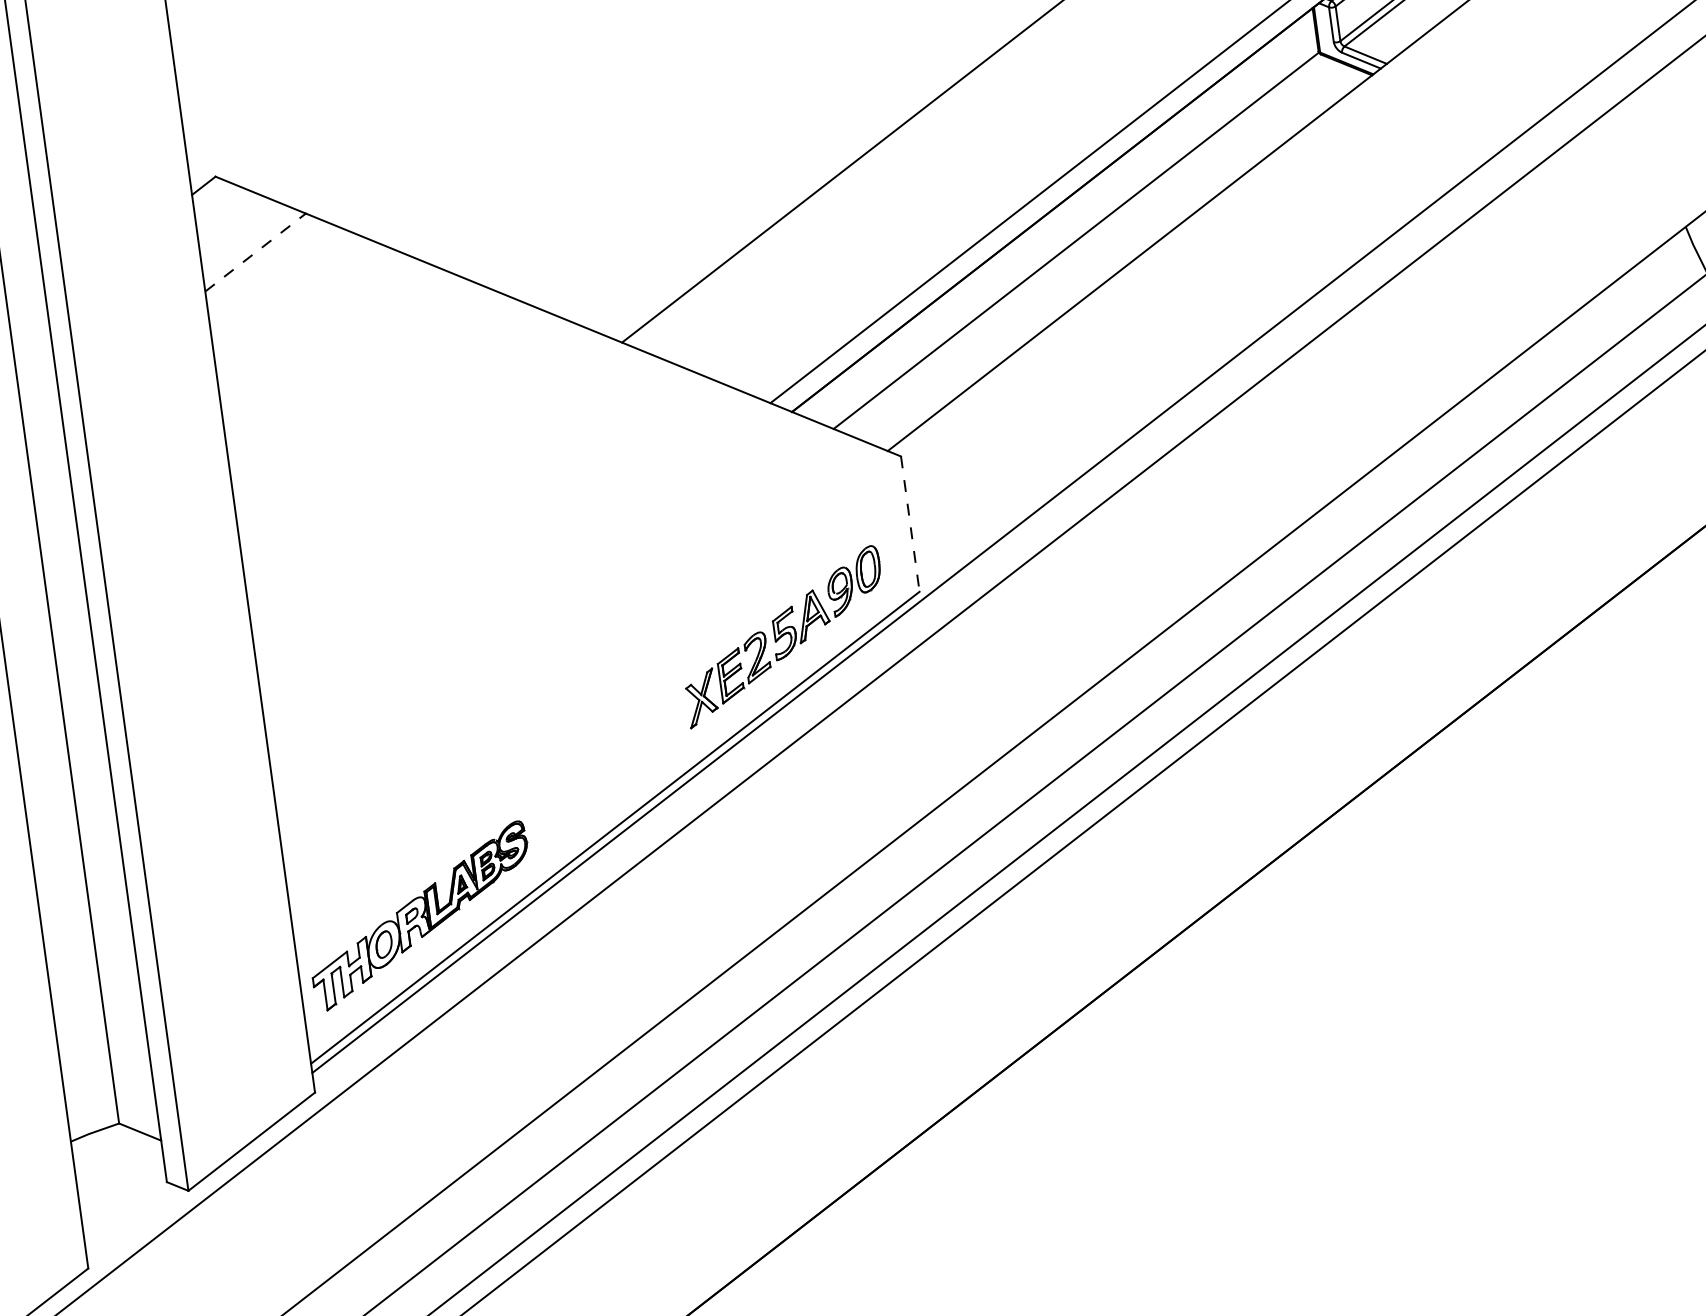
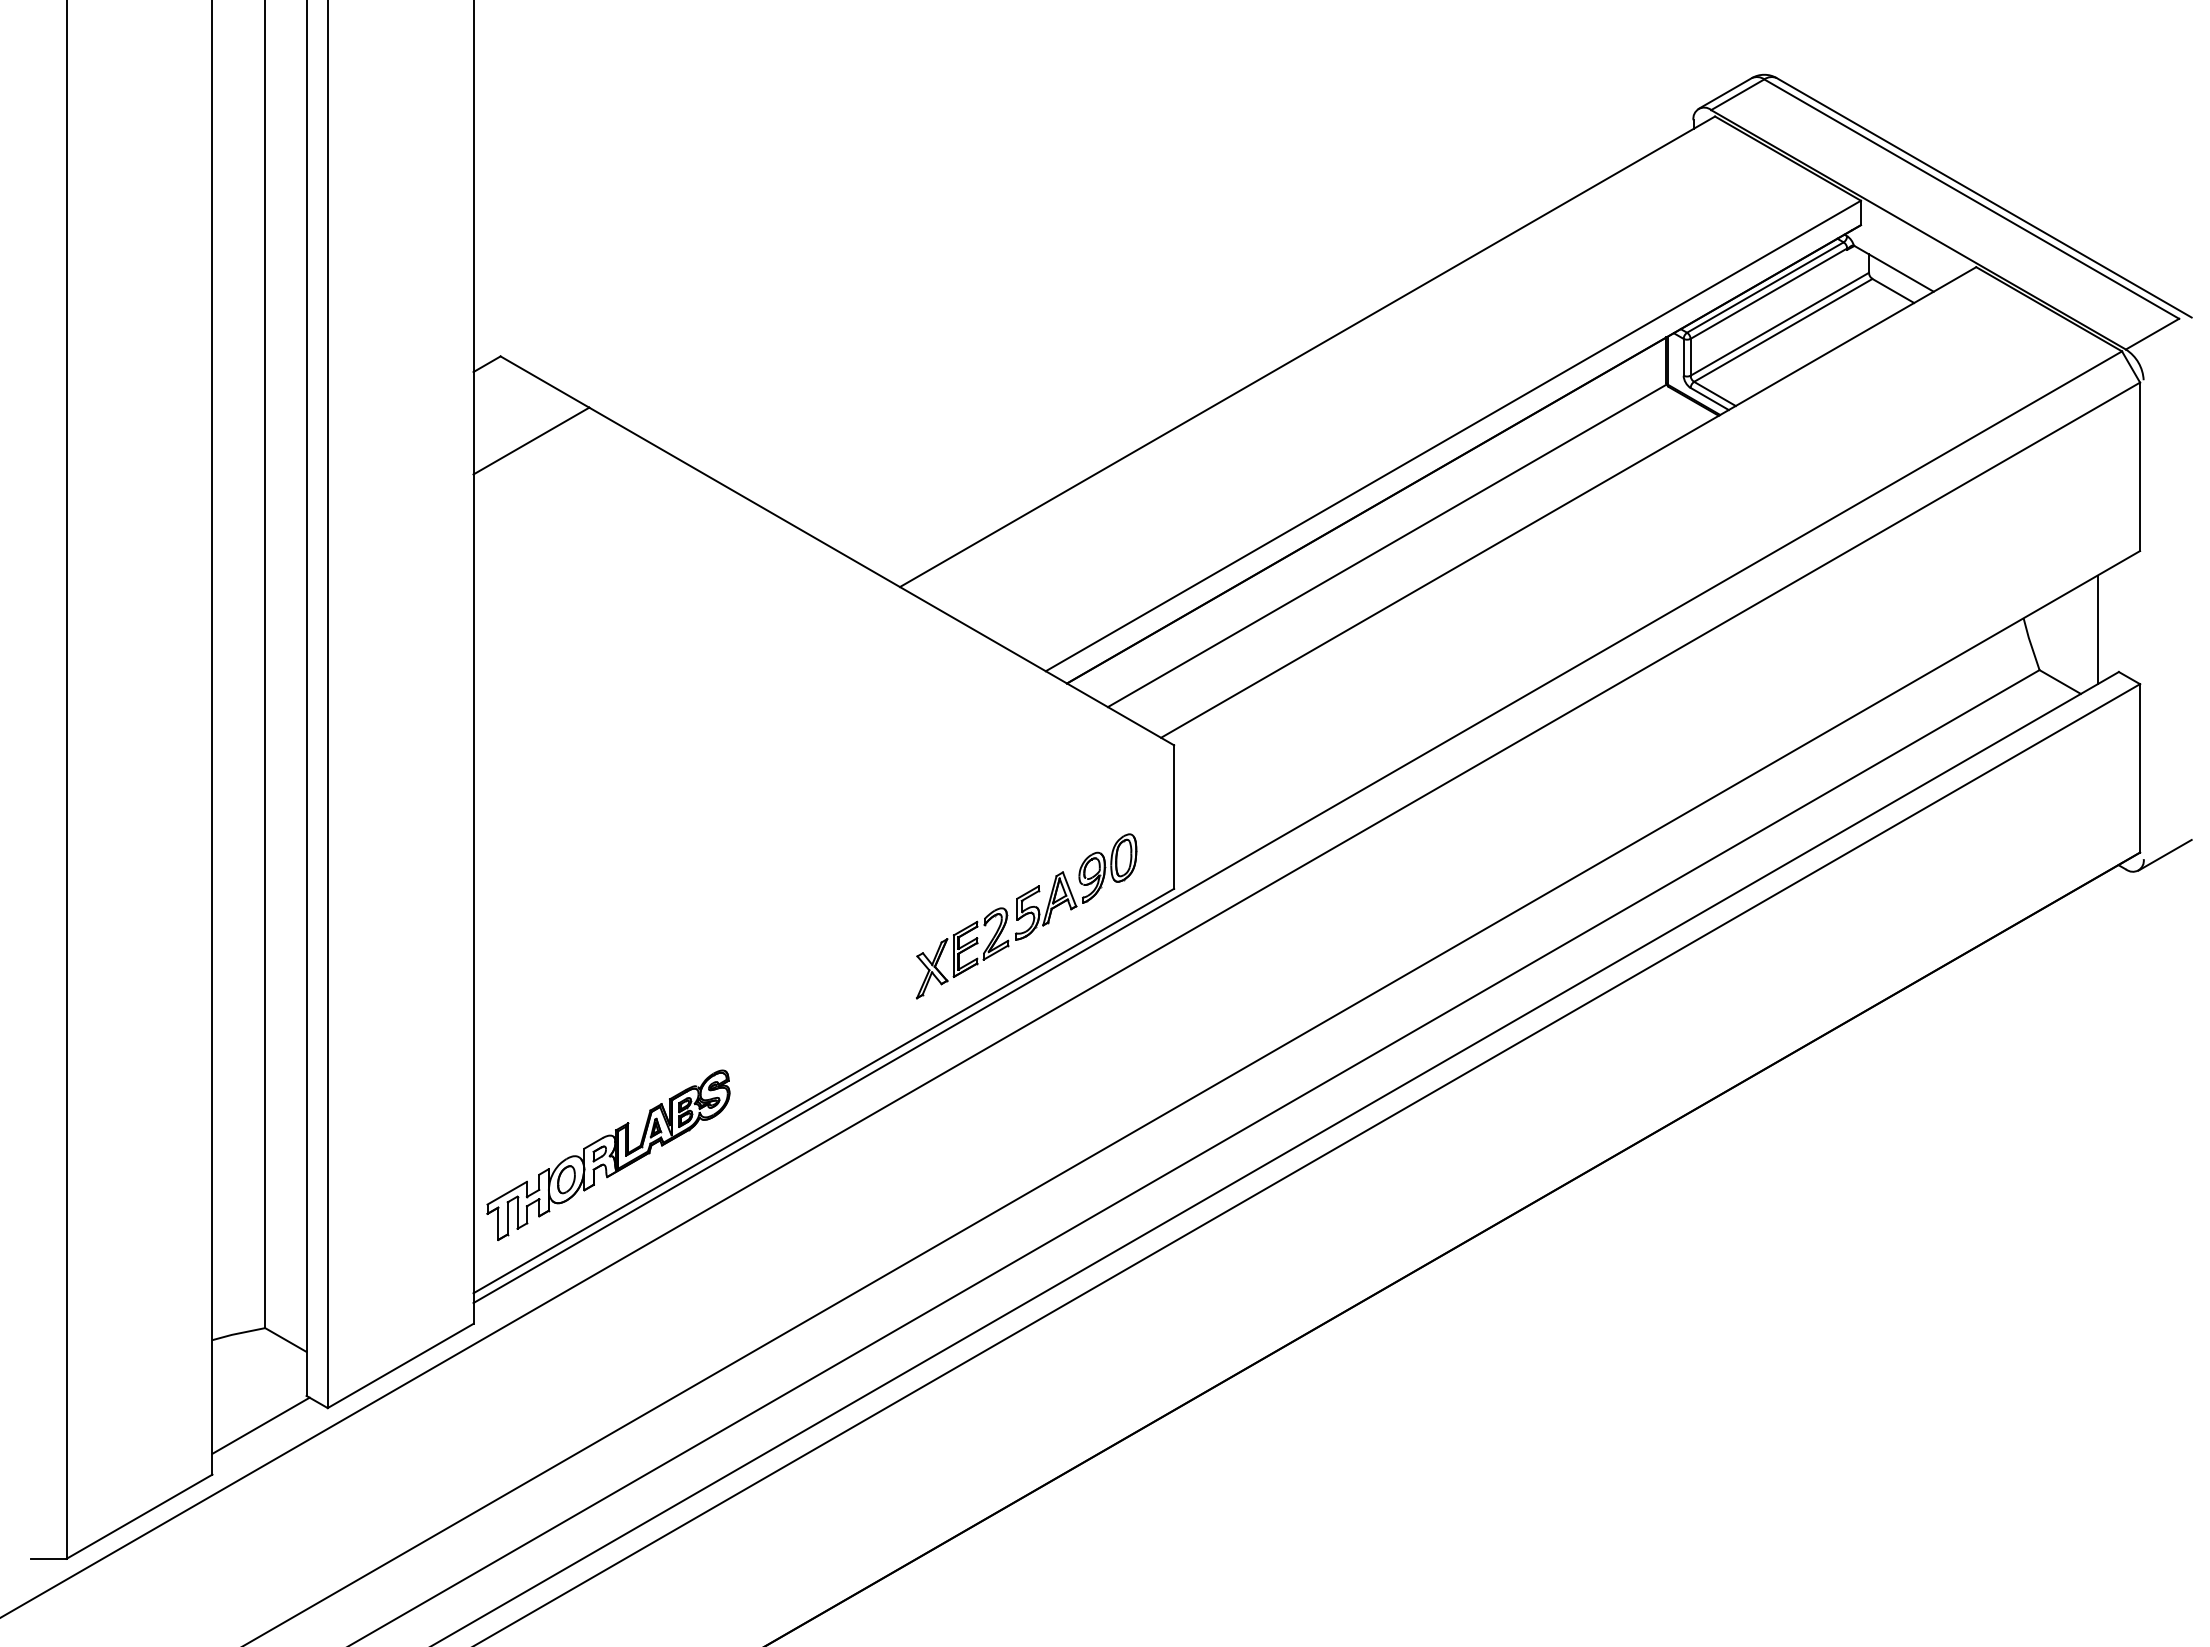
line: (255, 252) -> (531, 441), dashed -> solid
line: (910, 524) -> (1174, 817), dashed -> solid
line: (127, 1215) -> (260, 1425), added

